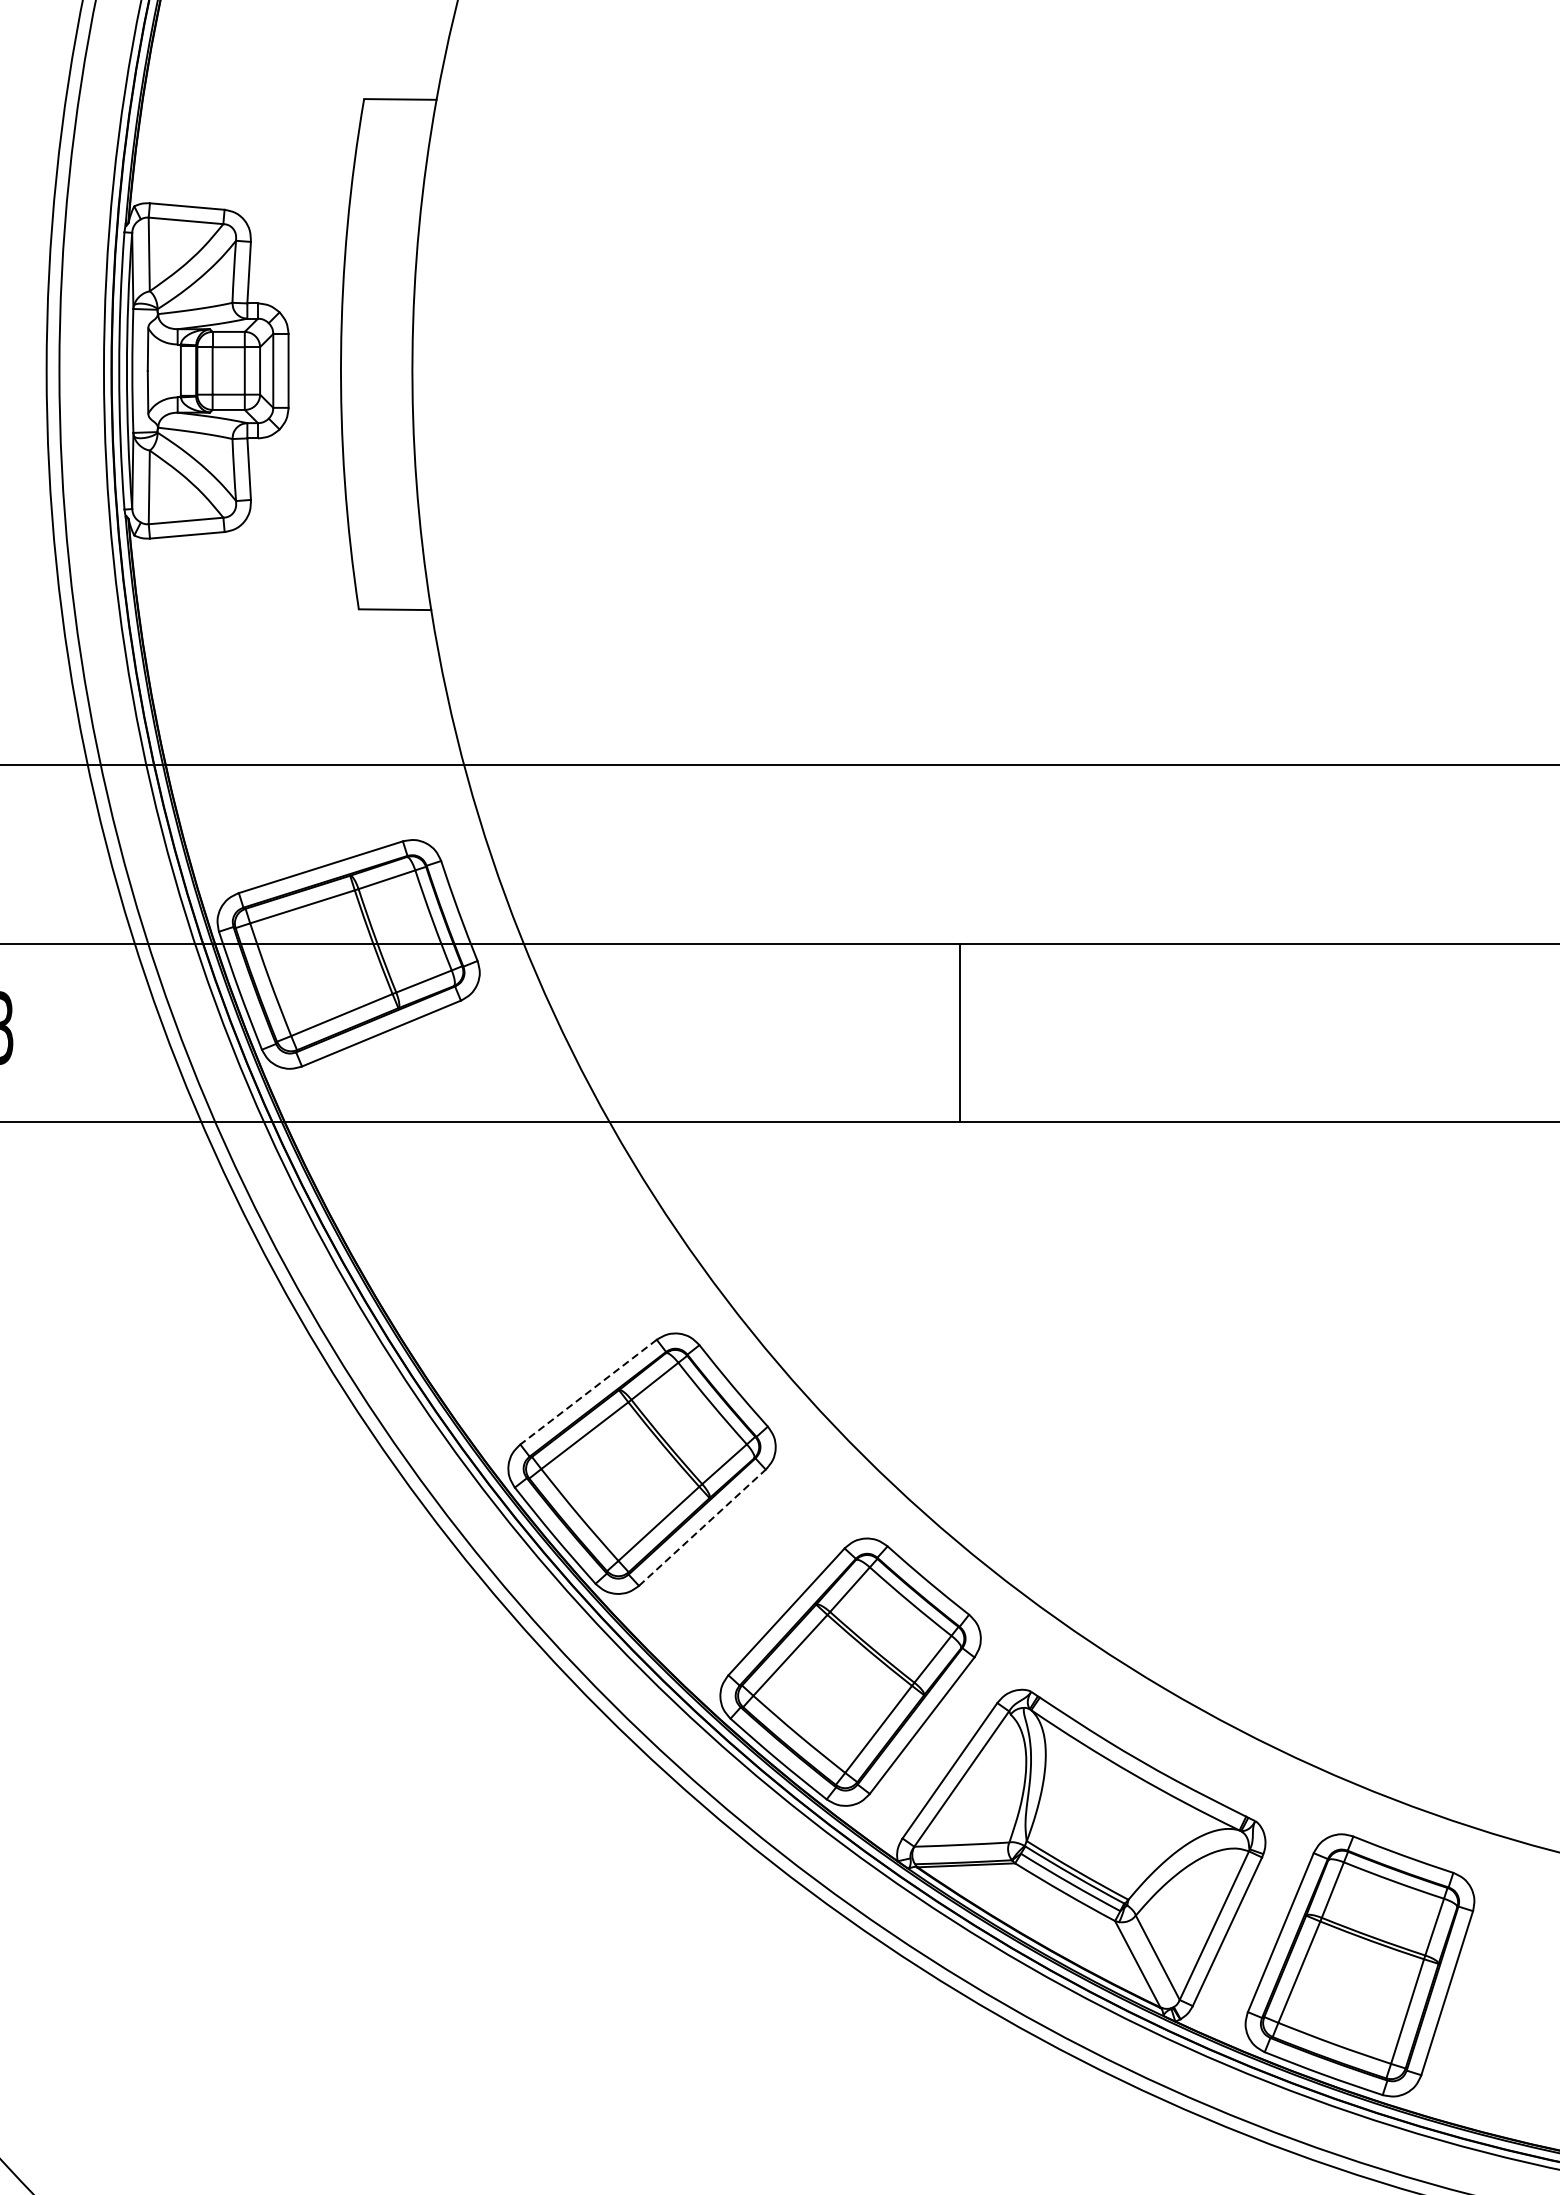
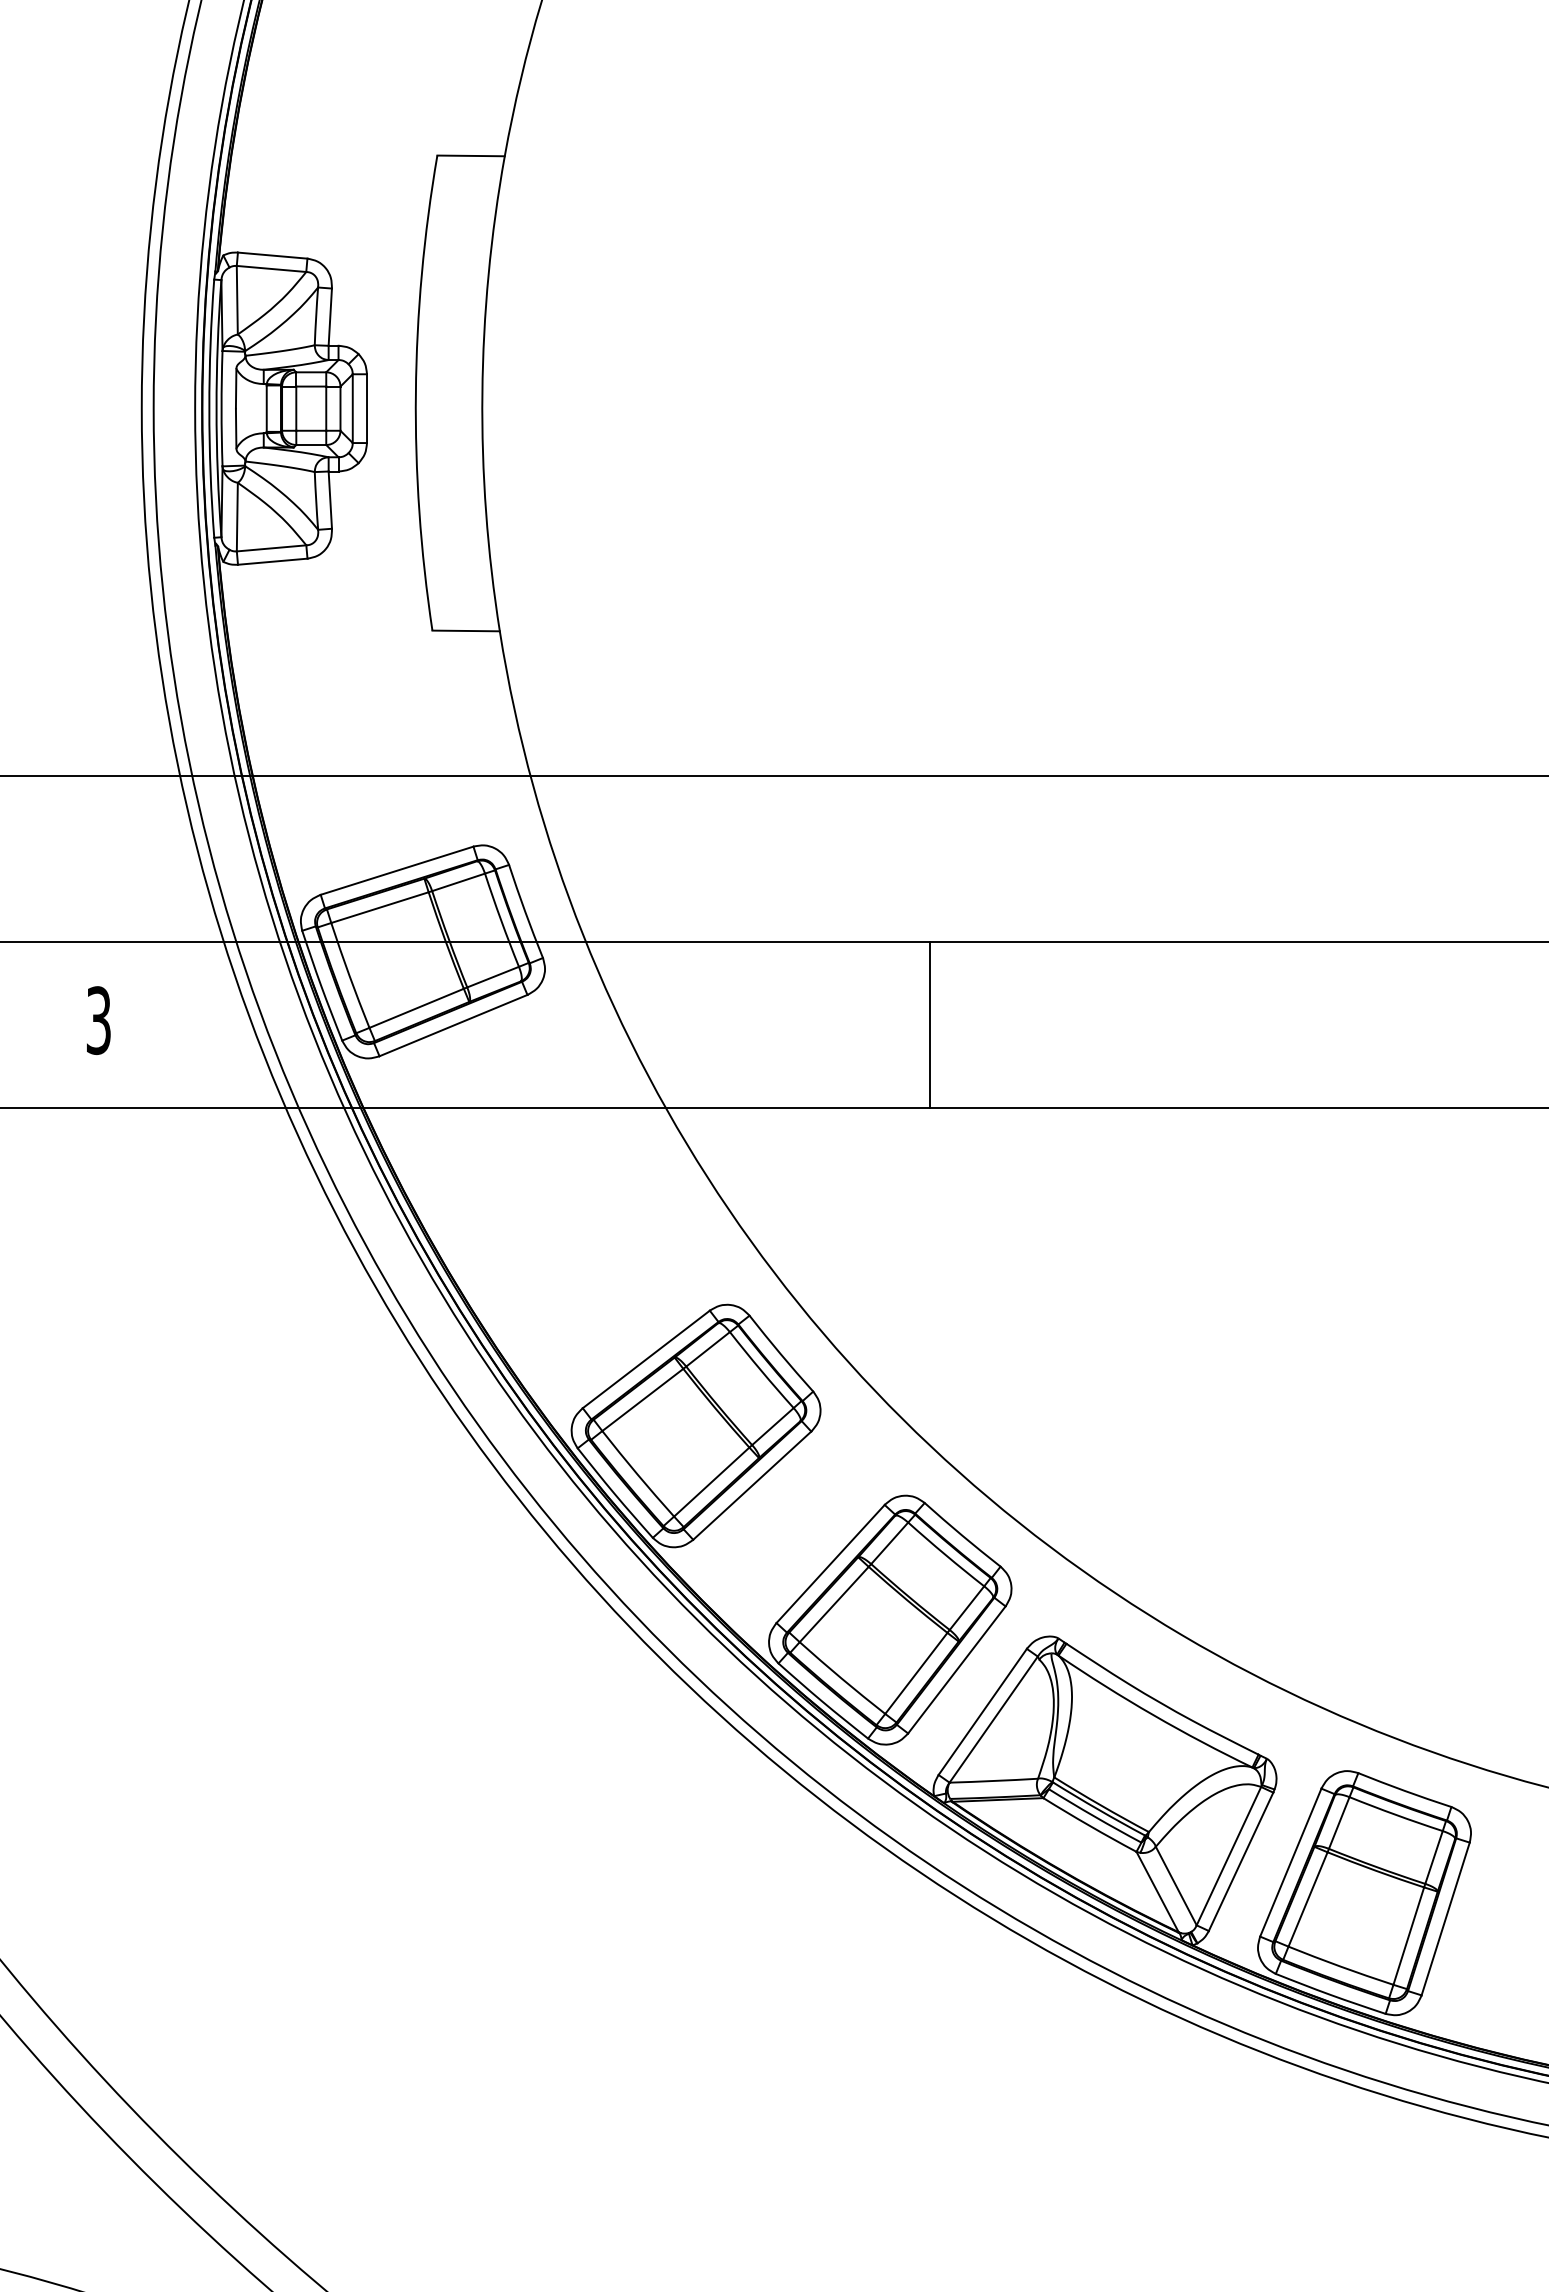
line: (959, 1033) -> (929, 1025), moved
line: (587, 1392) -> (645, 1359), dashed -> solid
line: (702, 1527) -> (752, 1485), dashed -> solid

